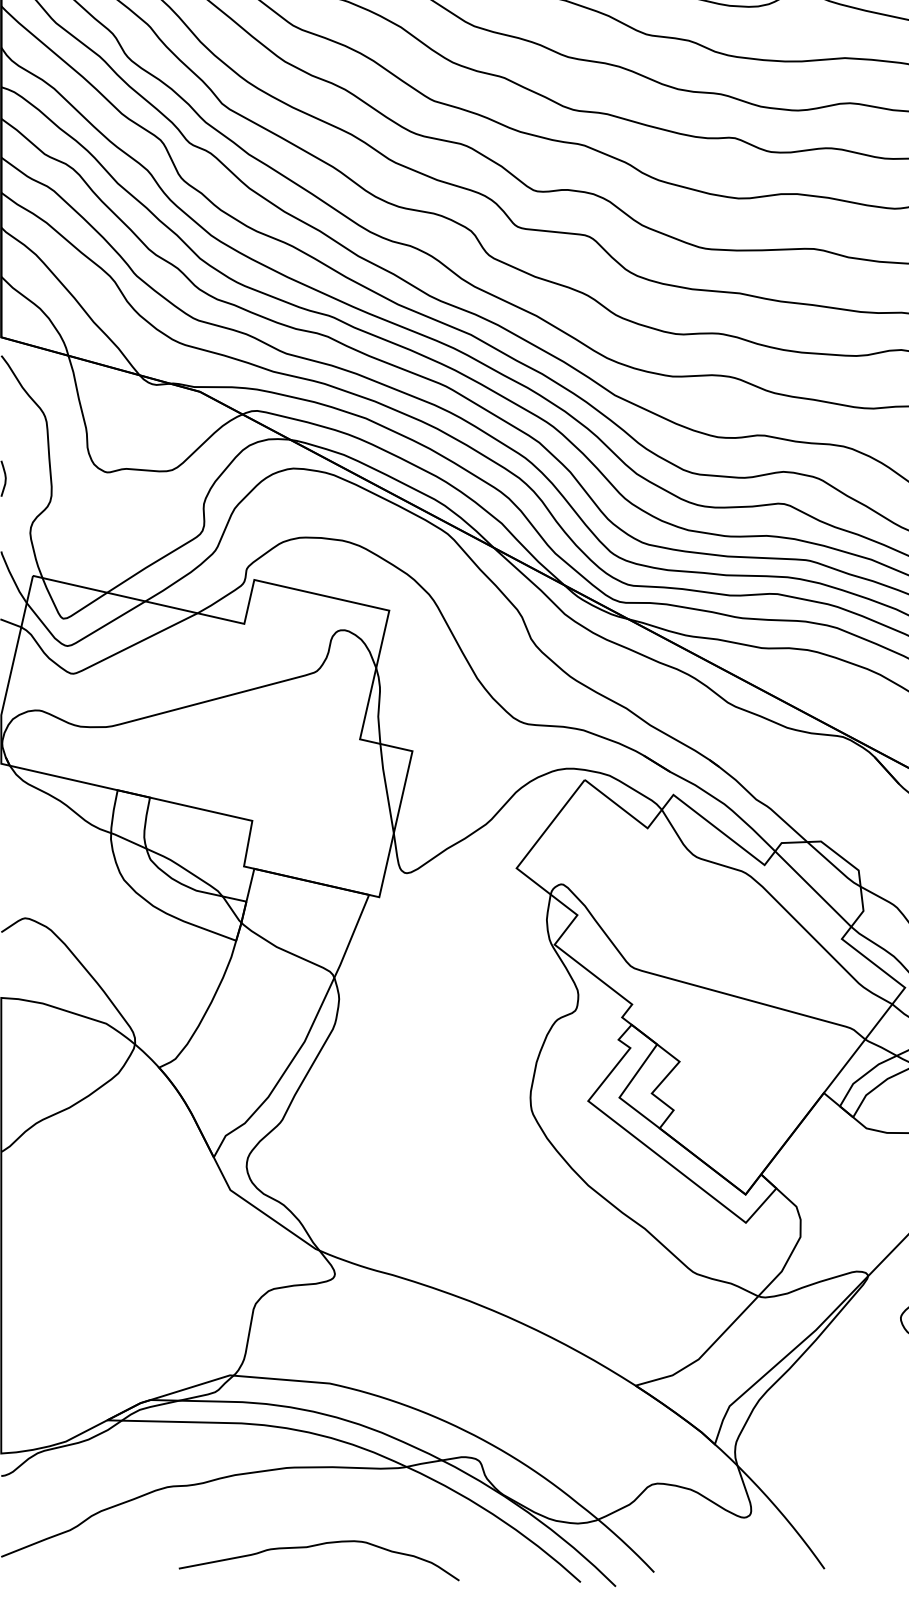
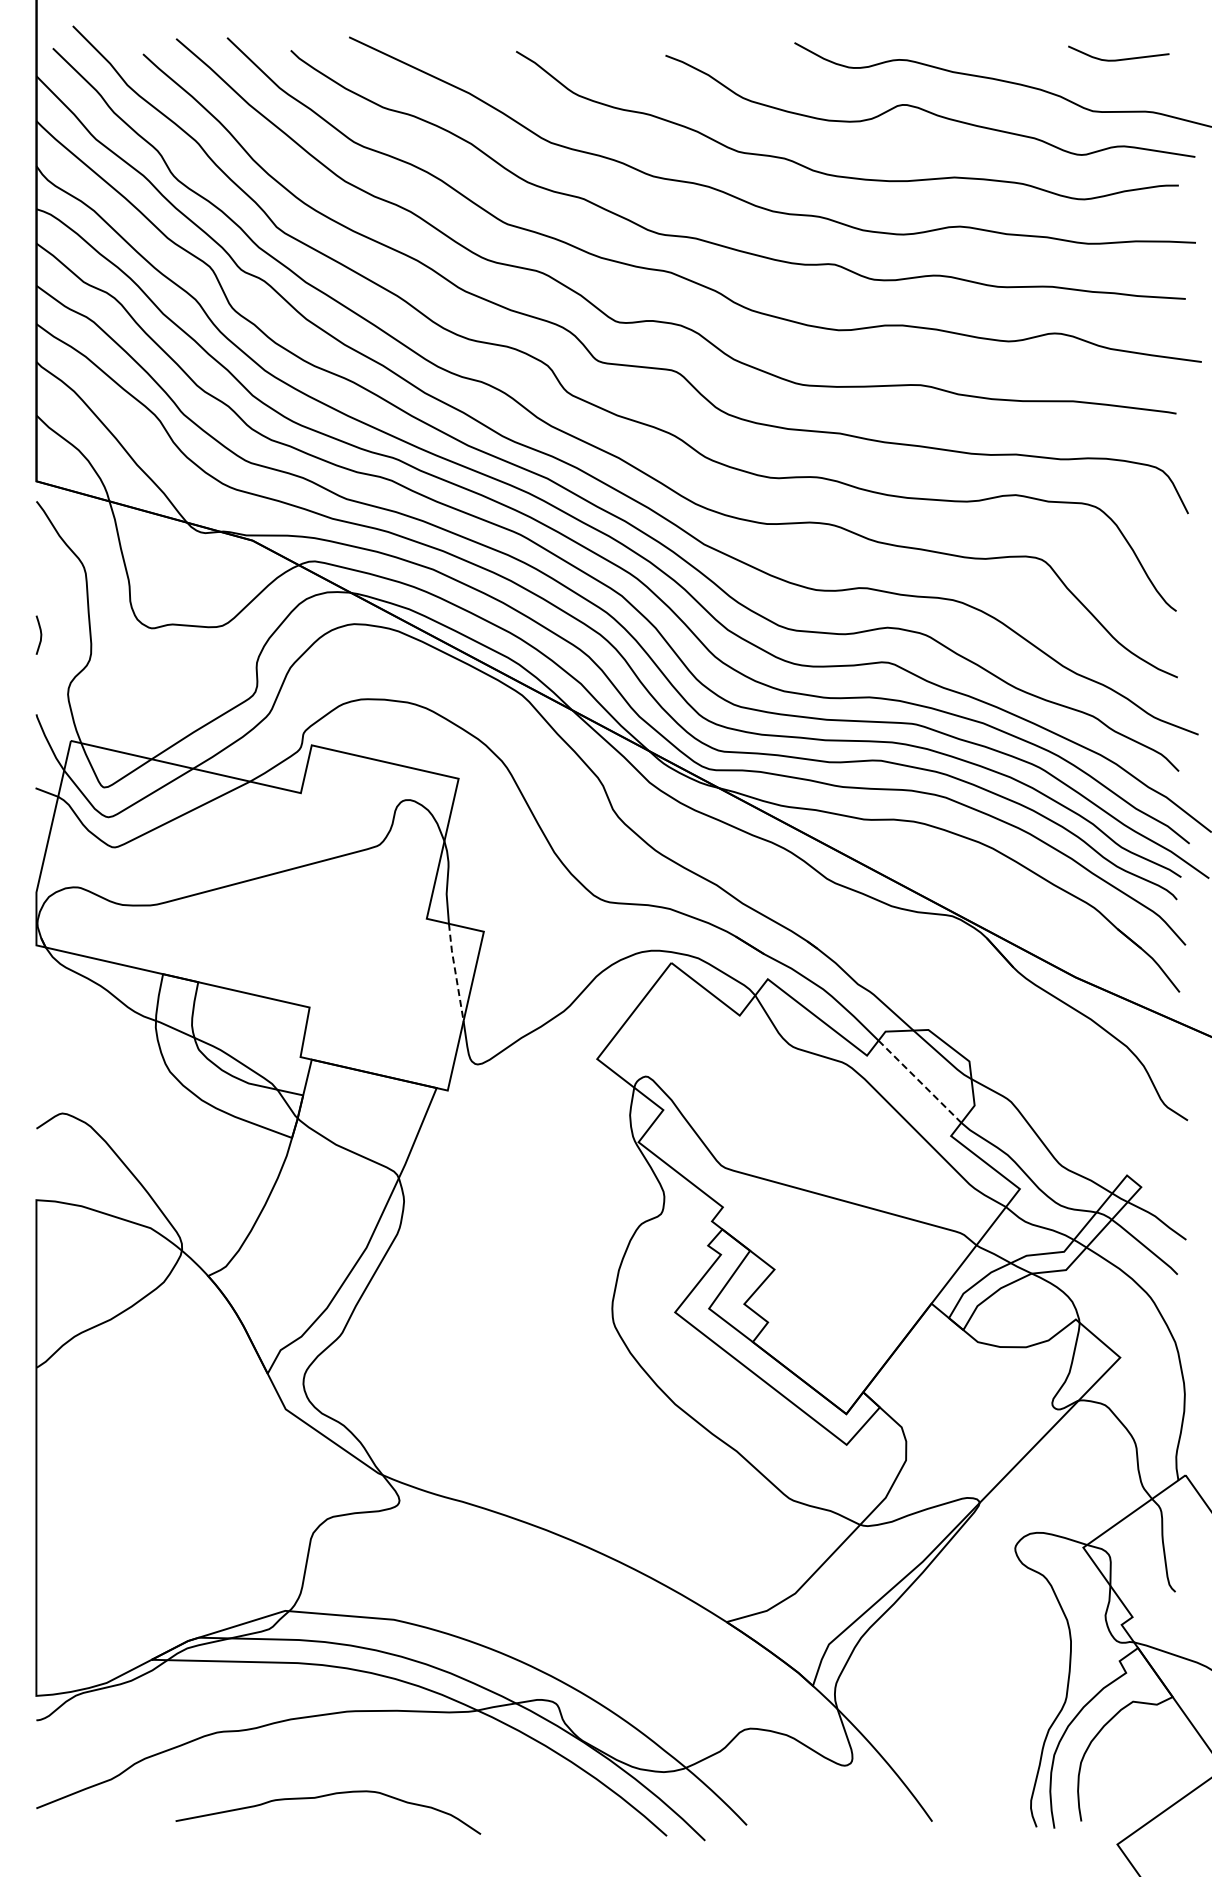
line: (386, 788) -> (455, 972), solid -> dashed
line: (813, 889) -> (920, 1082), solid -> dashed
curve: (318, 1545) -> (327, 1796), moved

